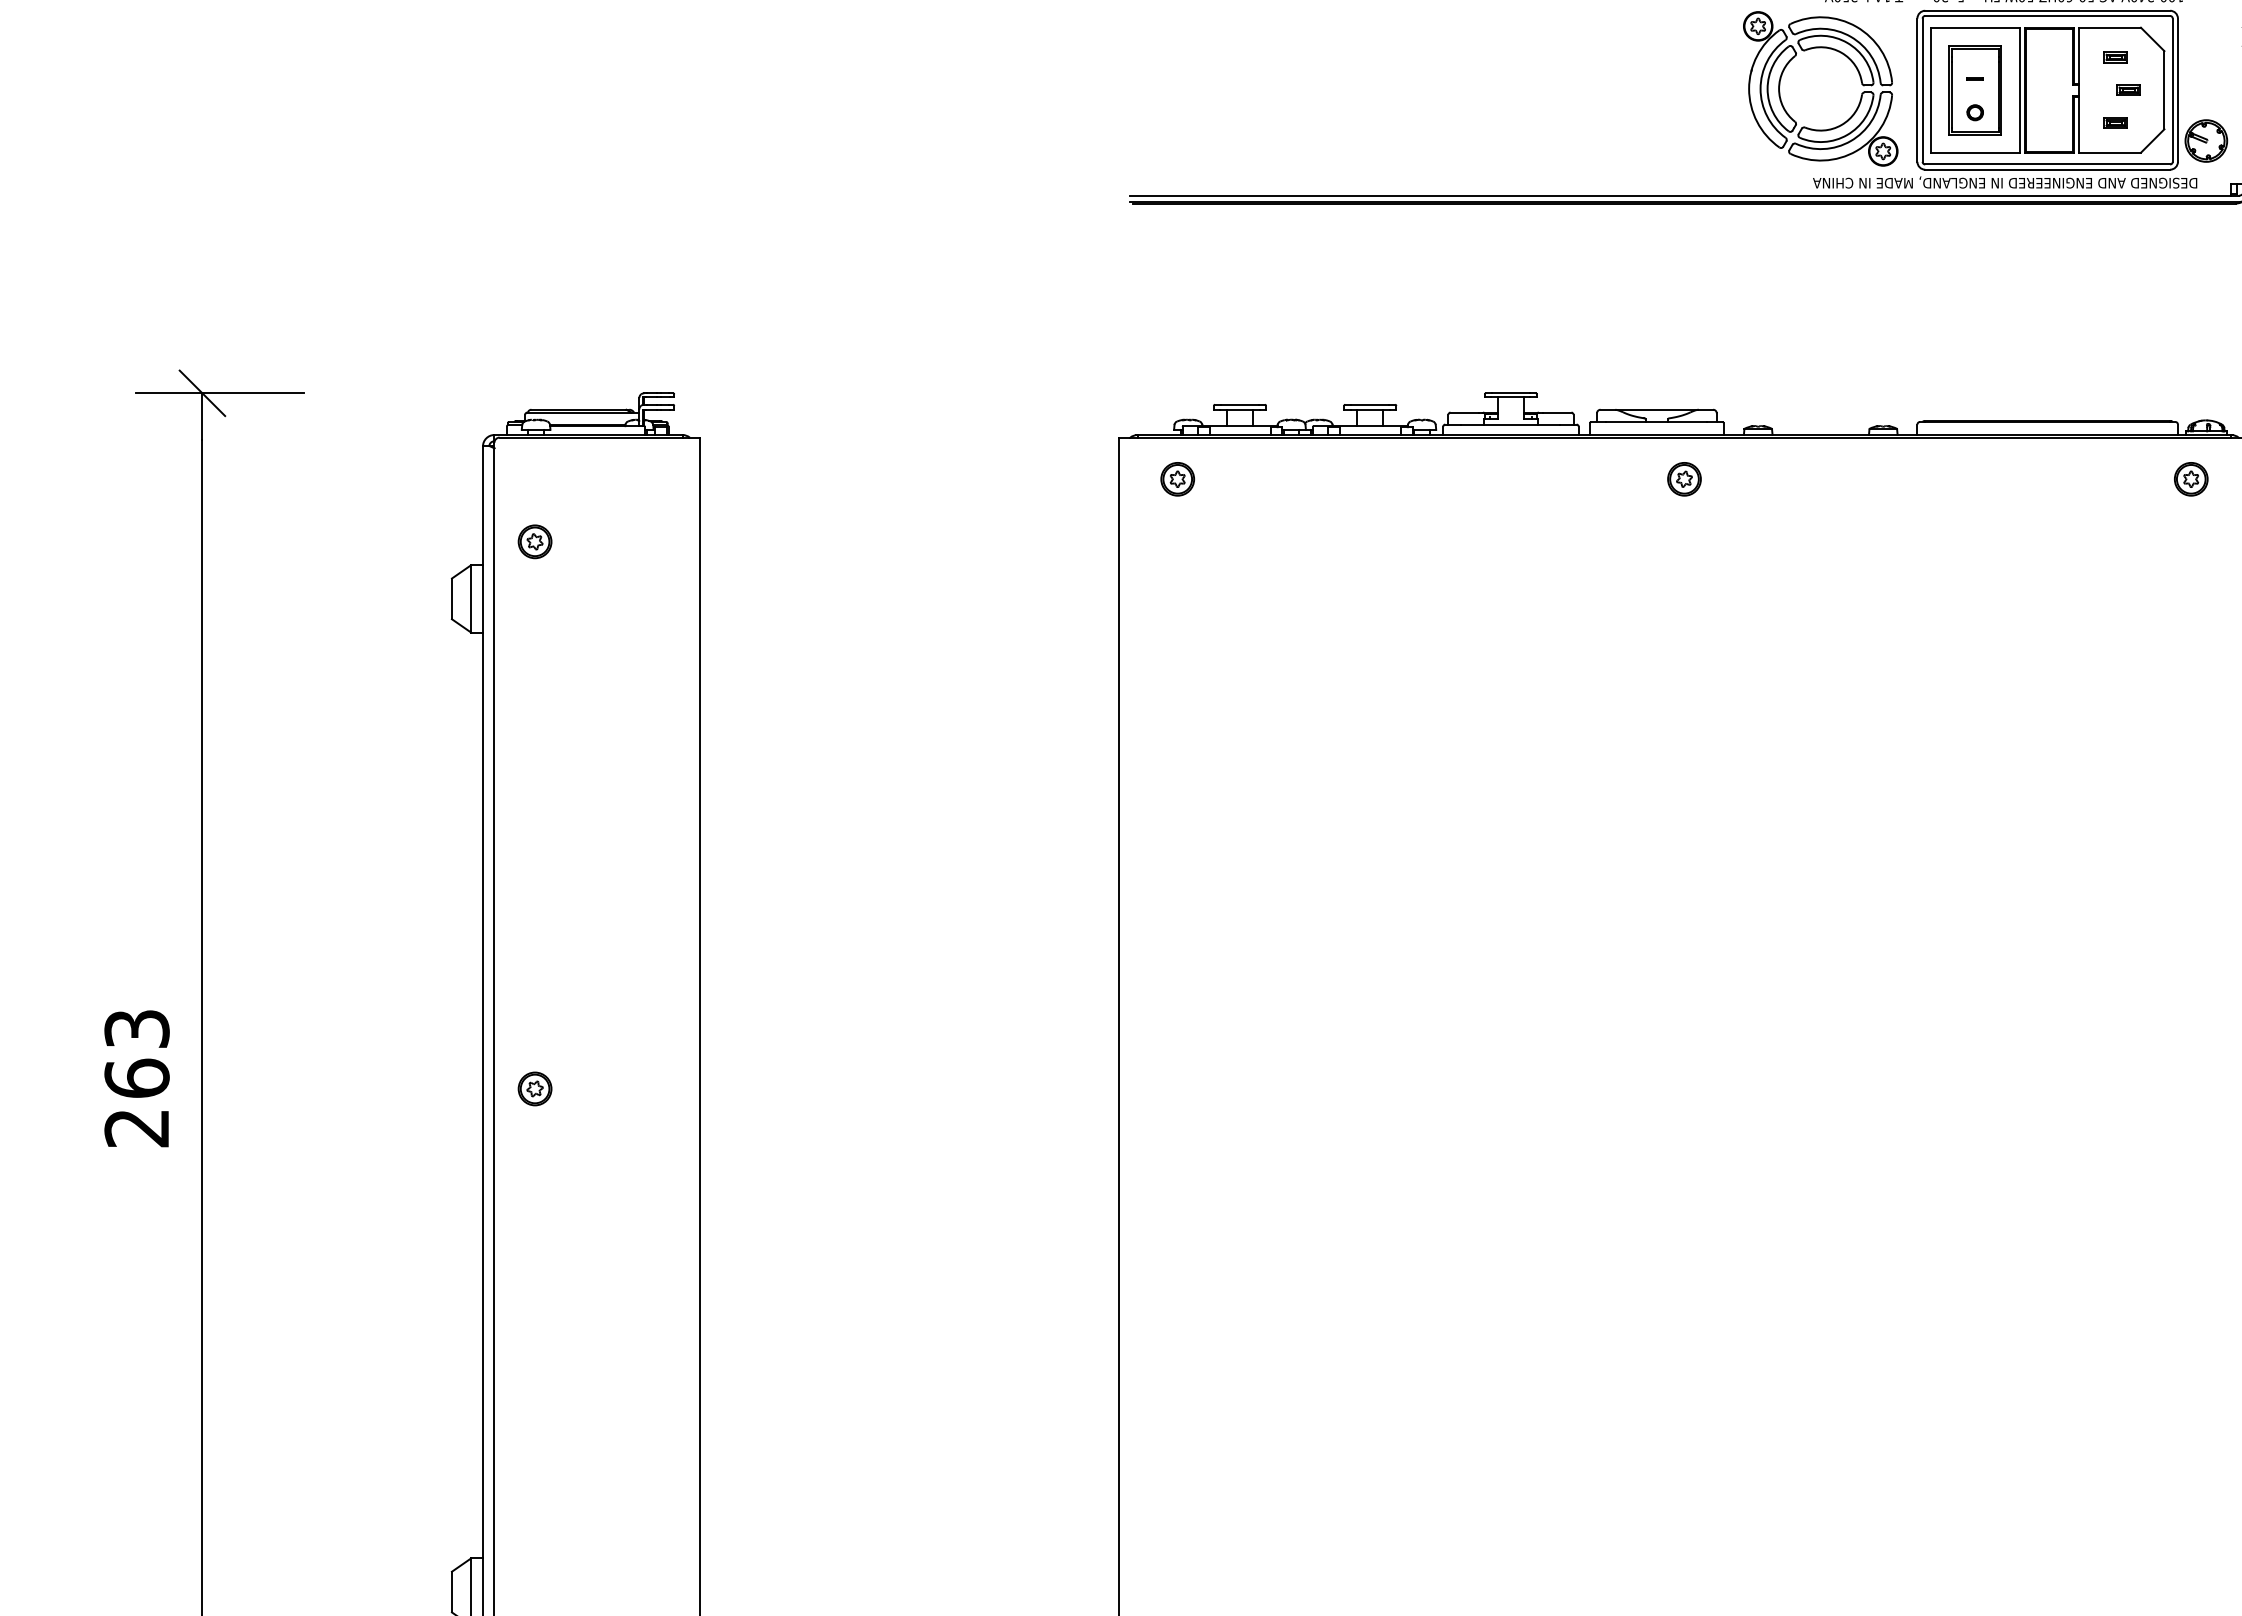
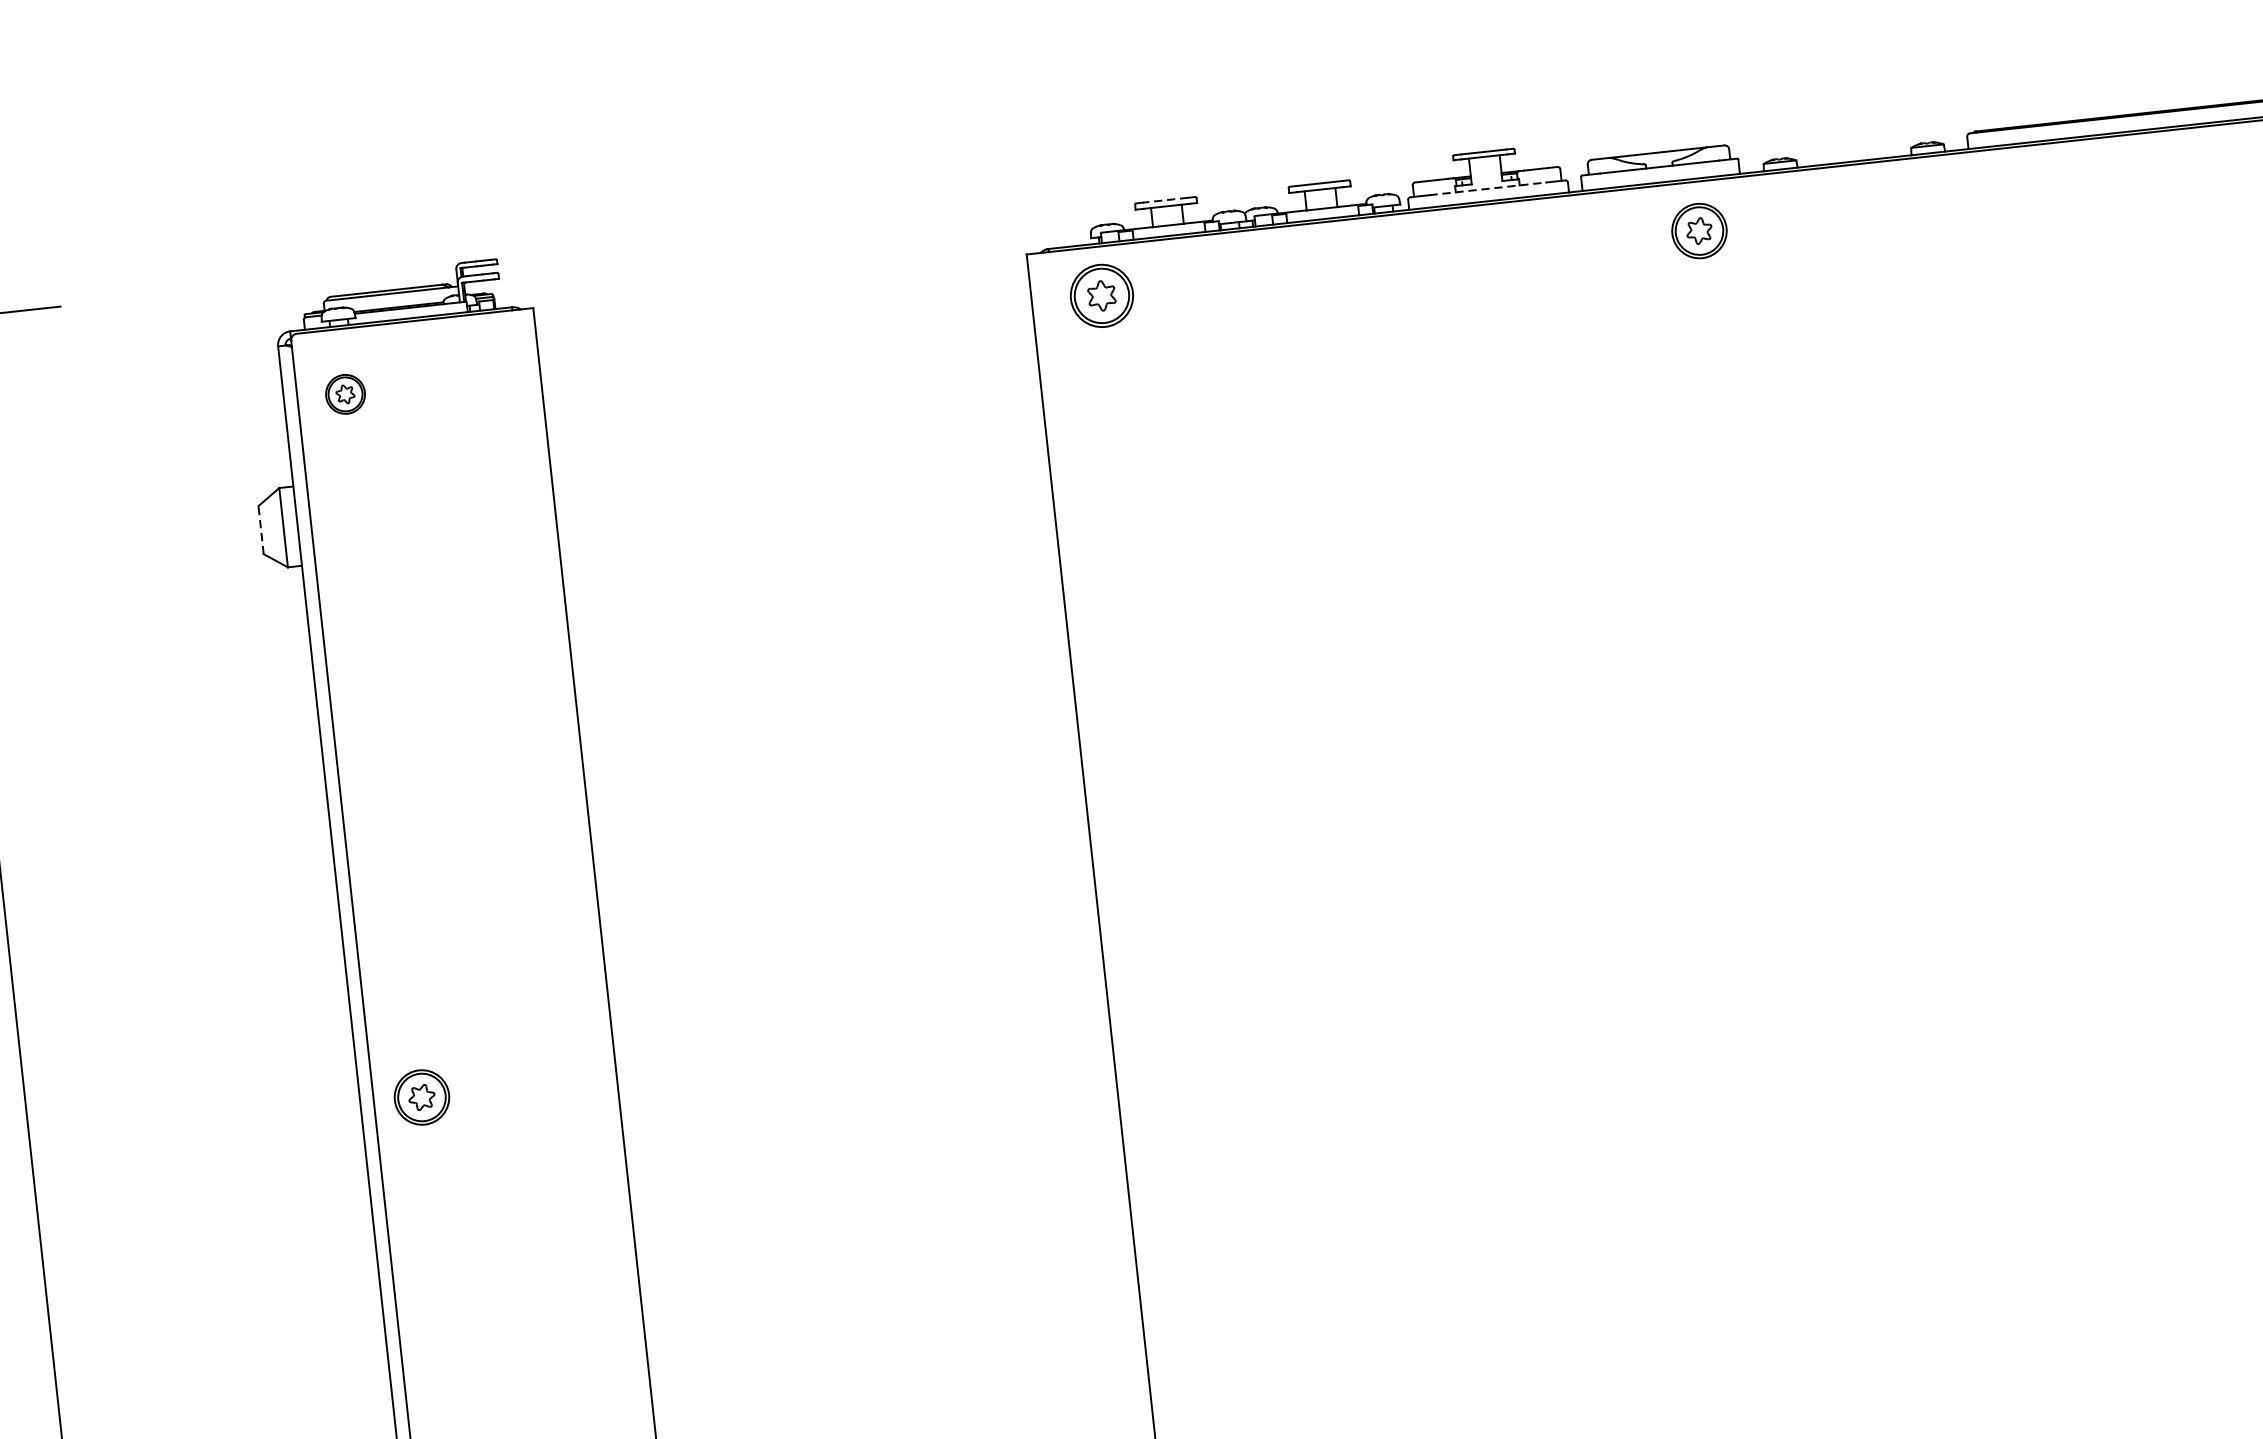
line: (1239, 404) -> (1165, 199), solid -> dashed
line: (1510, 424) -> (1487, 188), solid -> dashed
part: (1177, 479) -> (1101, 296), size x1.6
part: (1684, 479) -> (1699, 231), size x1.4
part: (534, 541) -> (344, 394), moved
line: (451, 598) -> (260, 529), solid -> dashed
part: (534, 1088) -> (421, 1097), size x1.4

